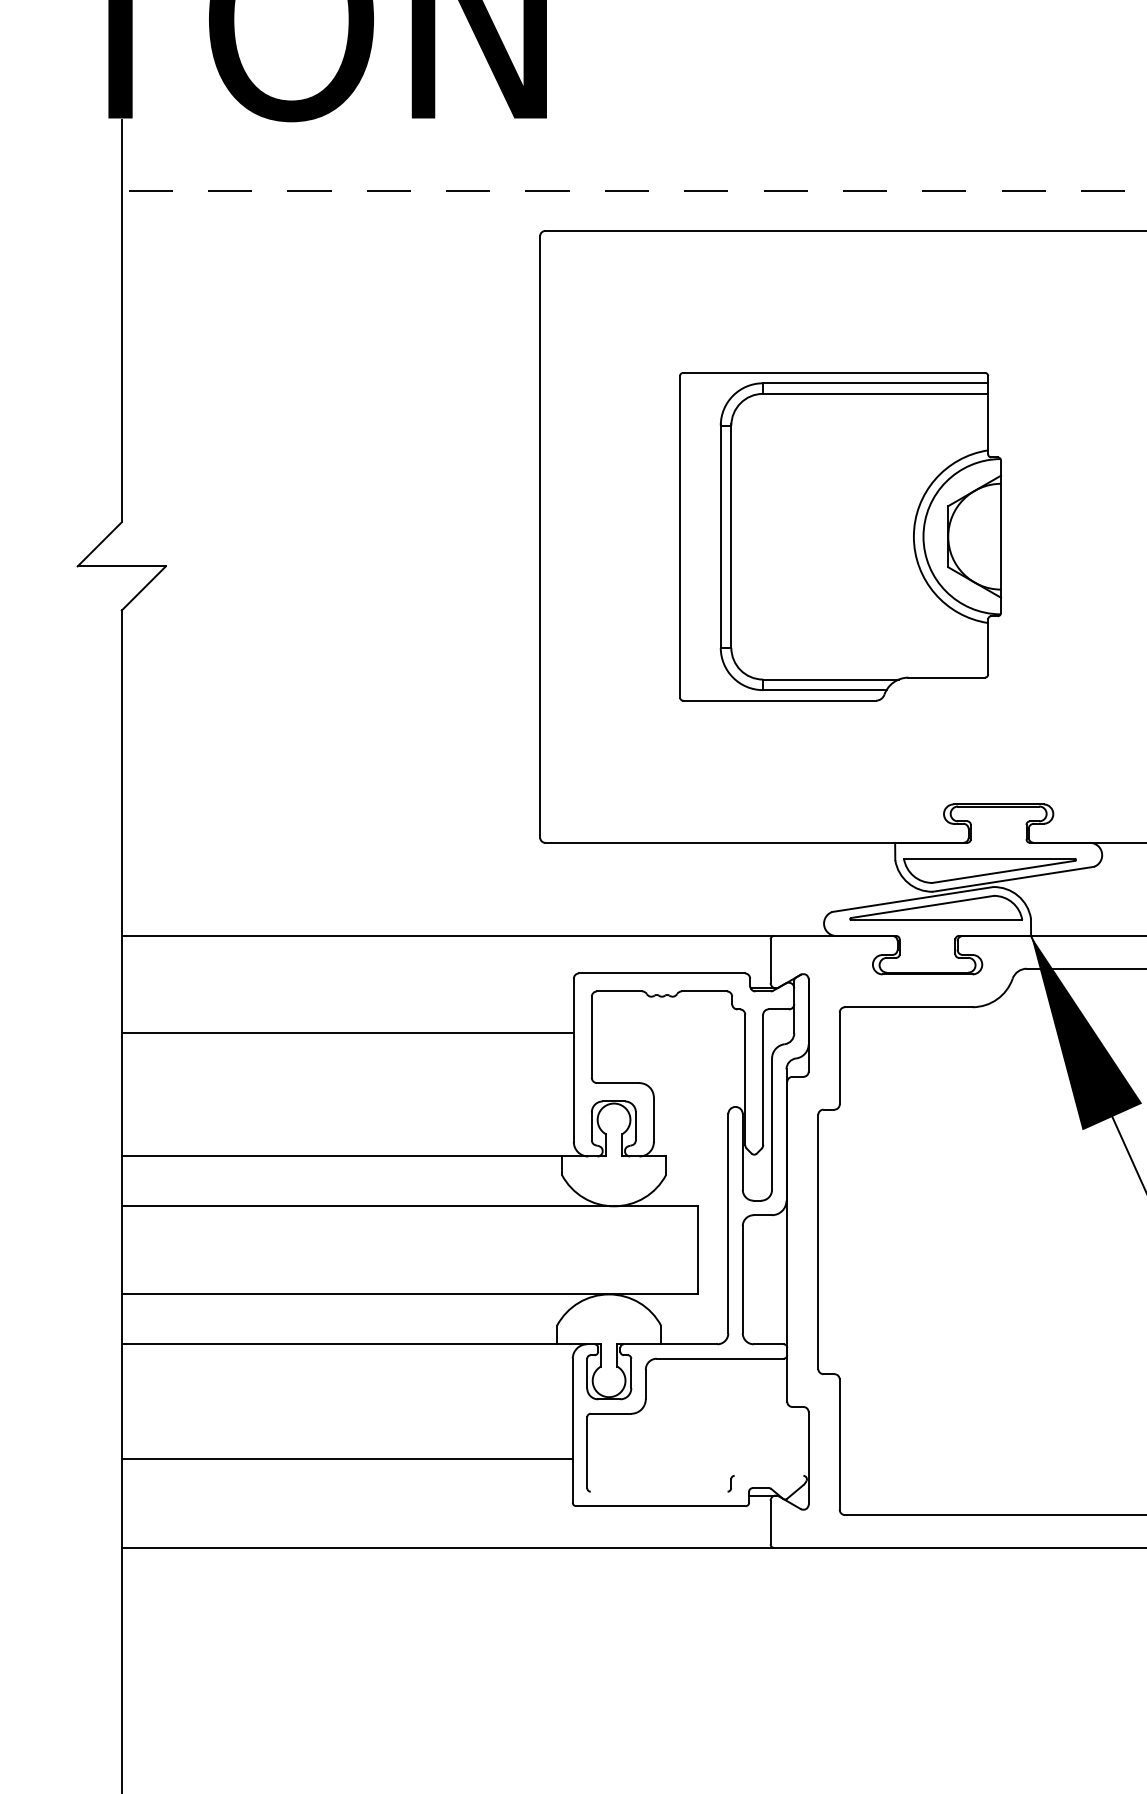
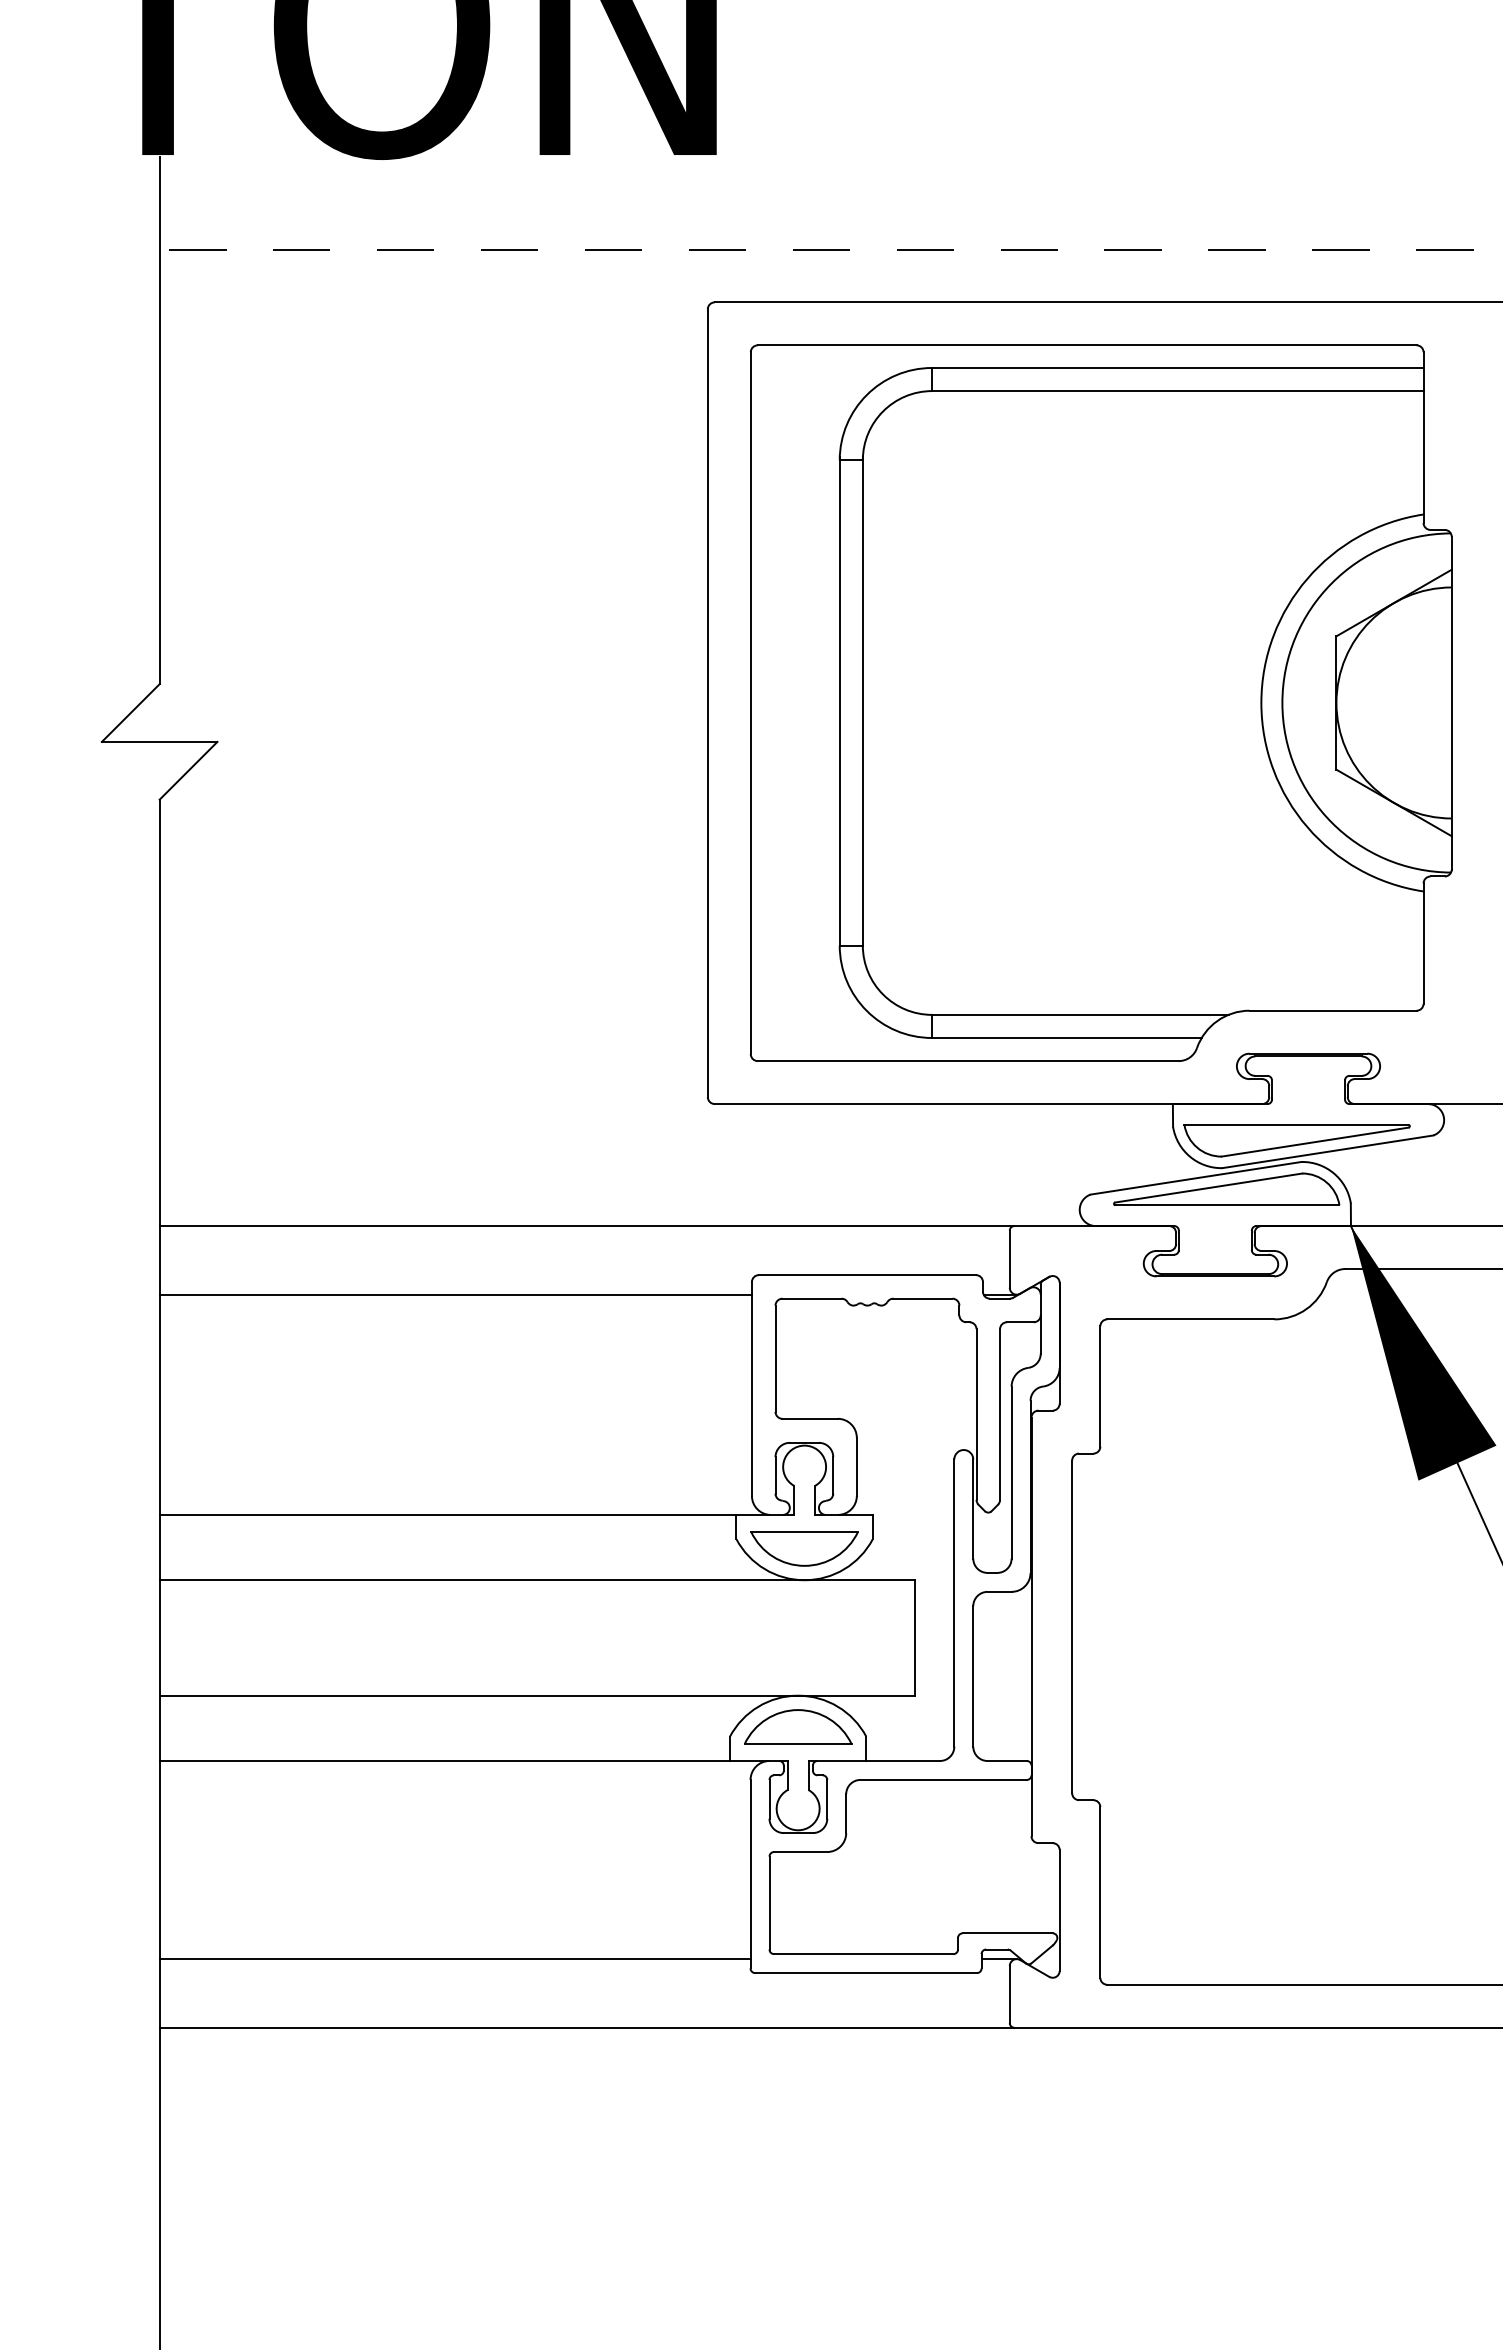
part: (840, 536) -> (1101, 702), size x1.67
line: (347, 1032) -> (455, 1294), moved
part: (613, 1182) -> (804, 1548), added
part: (609, 1317) -> (798, 1726), added
line: (346, 1459) -> (454, 1959), moved
line: (768, 1475) -> (1007, 1933), added
line: (658, 1491) -> (863, 1954), added

